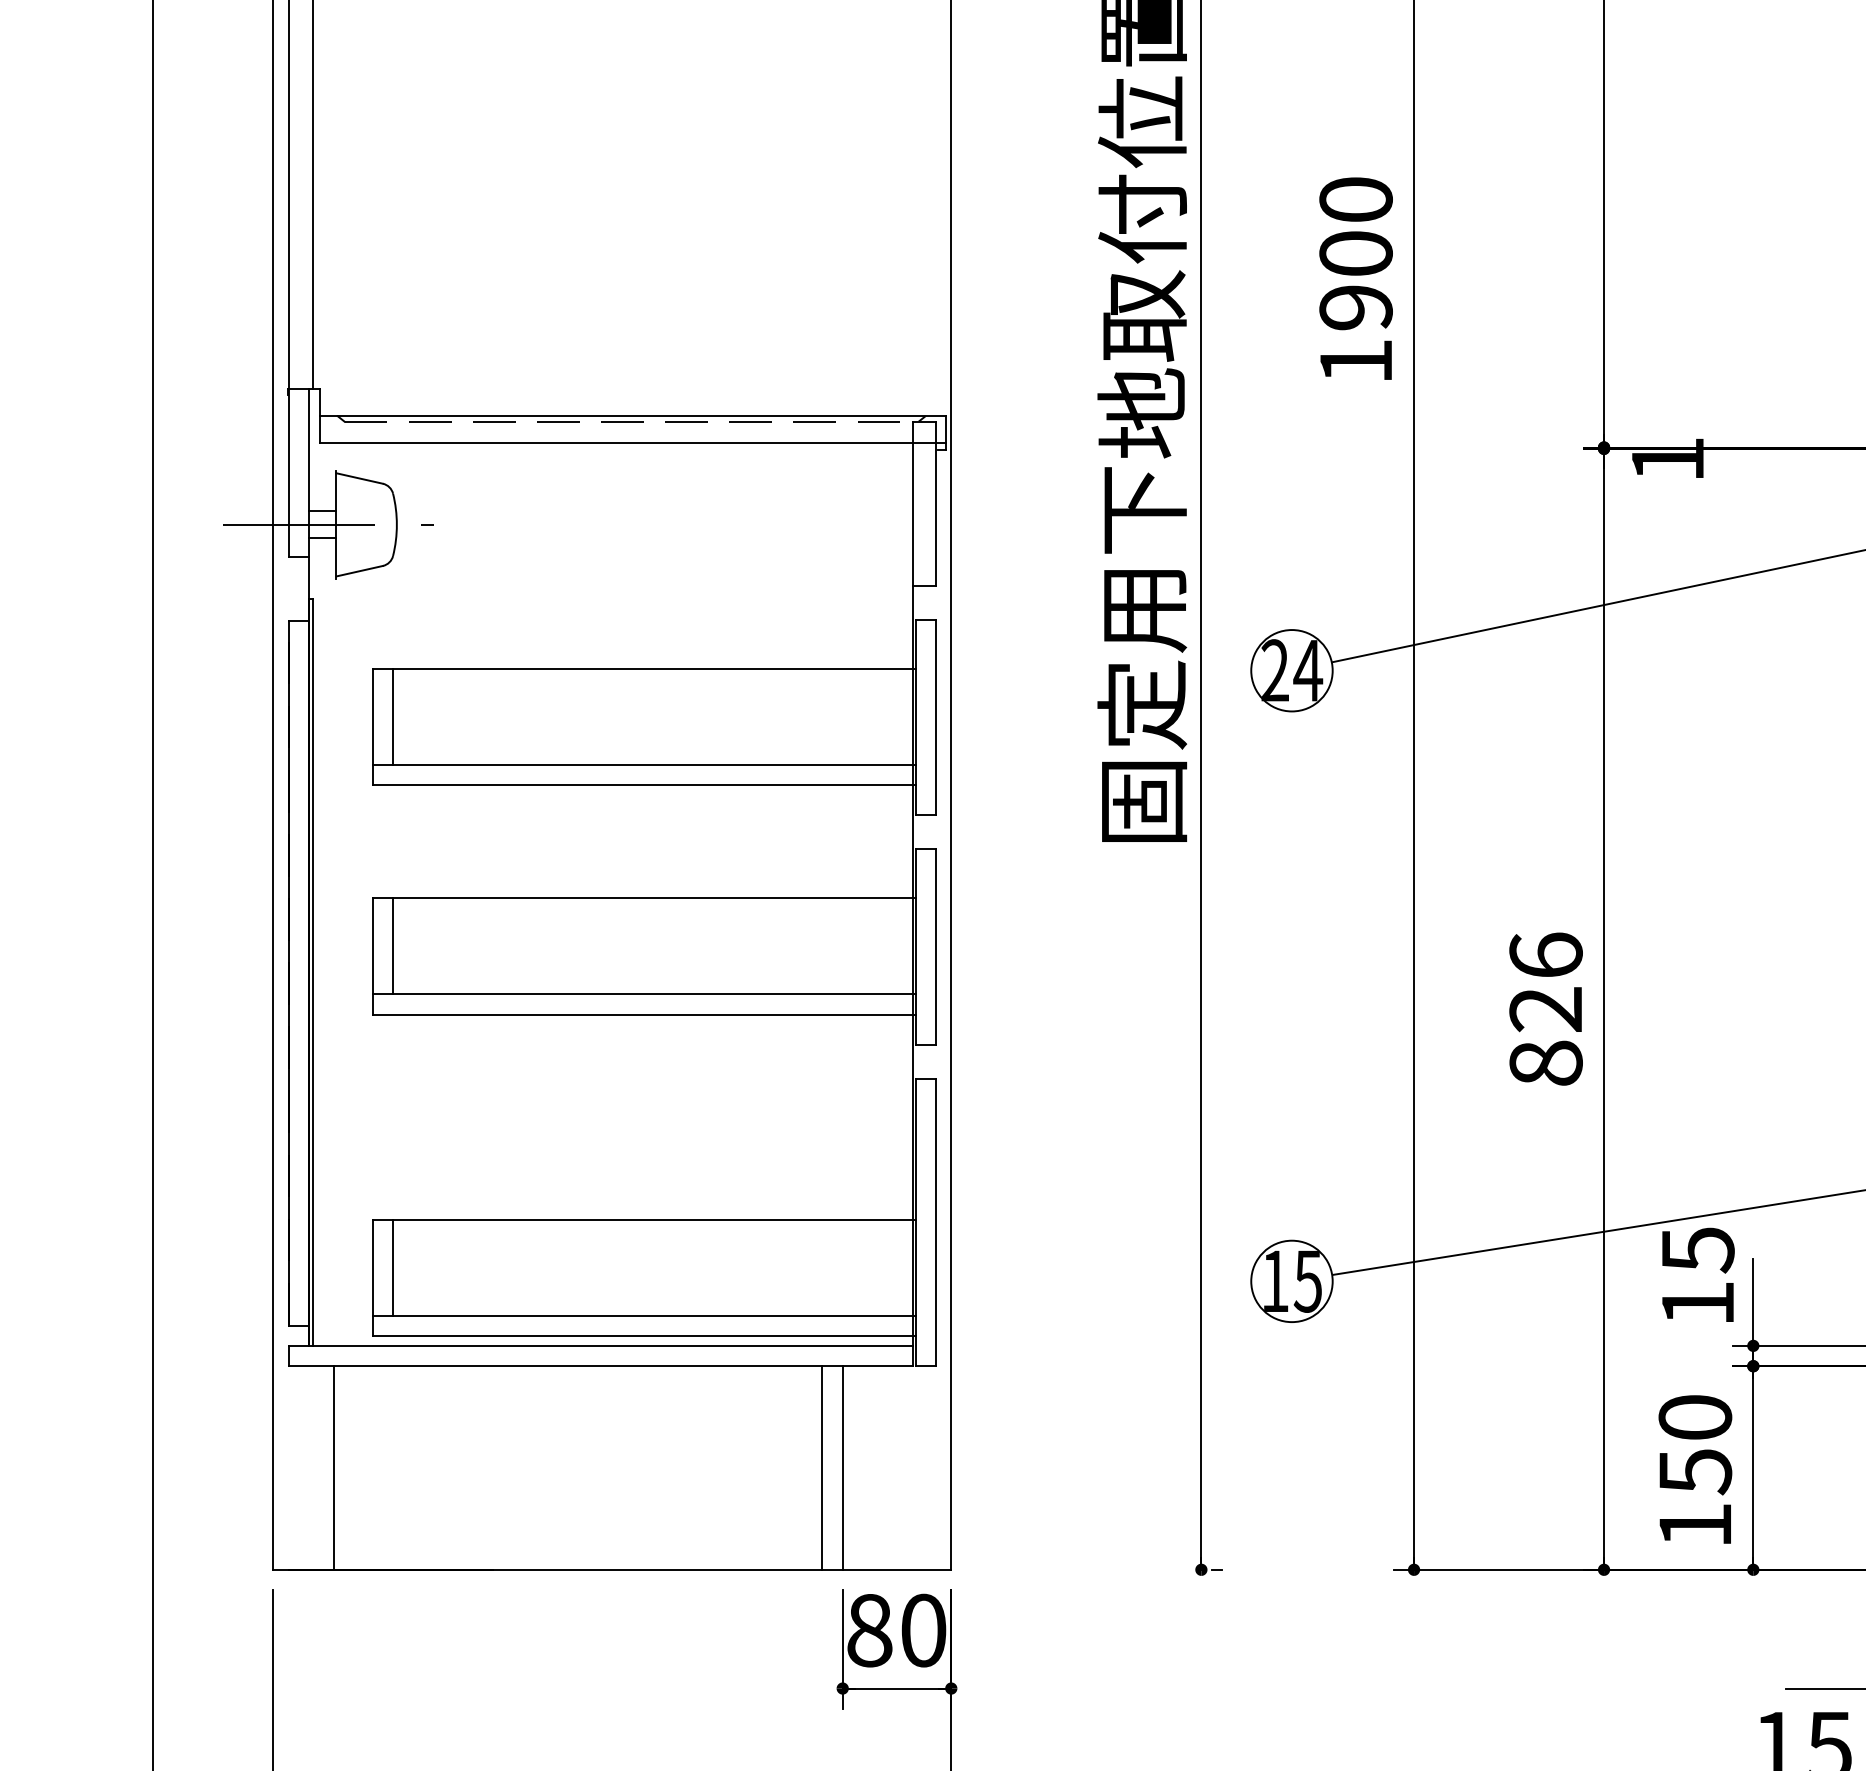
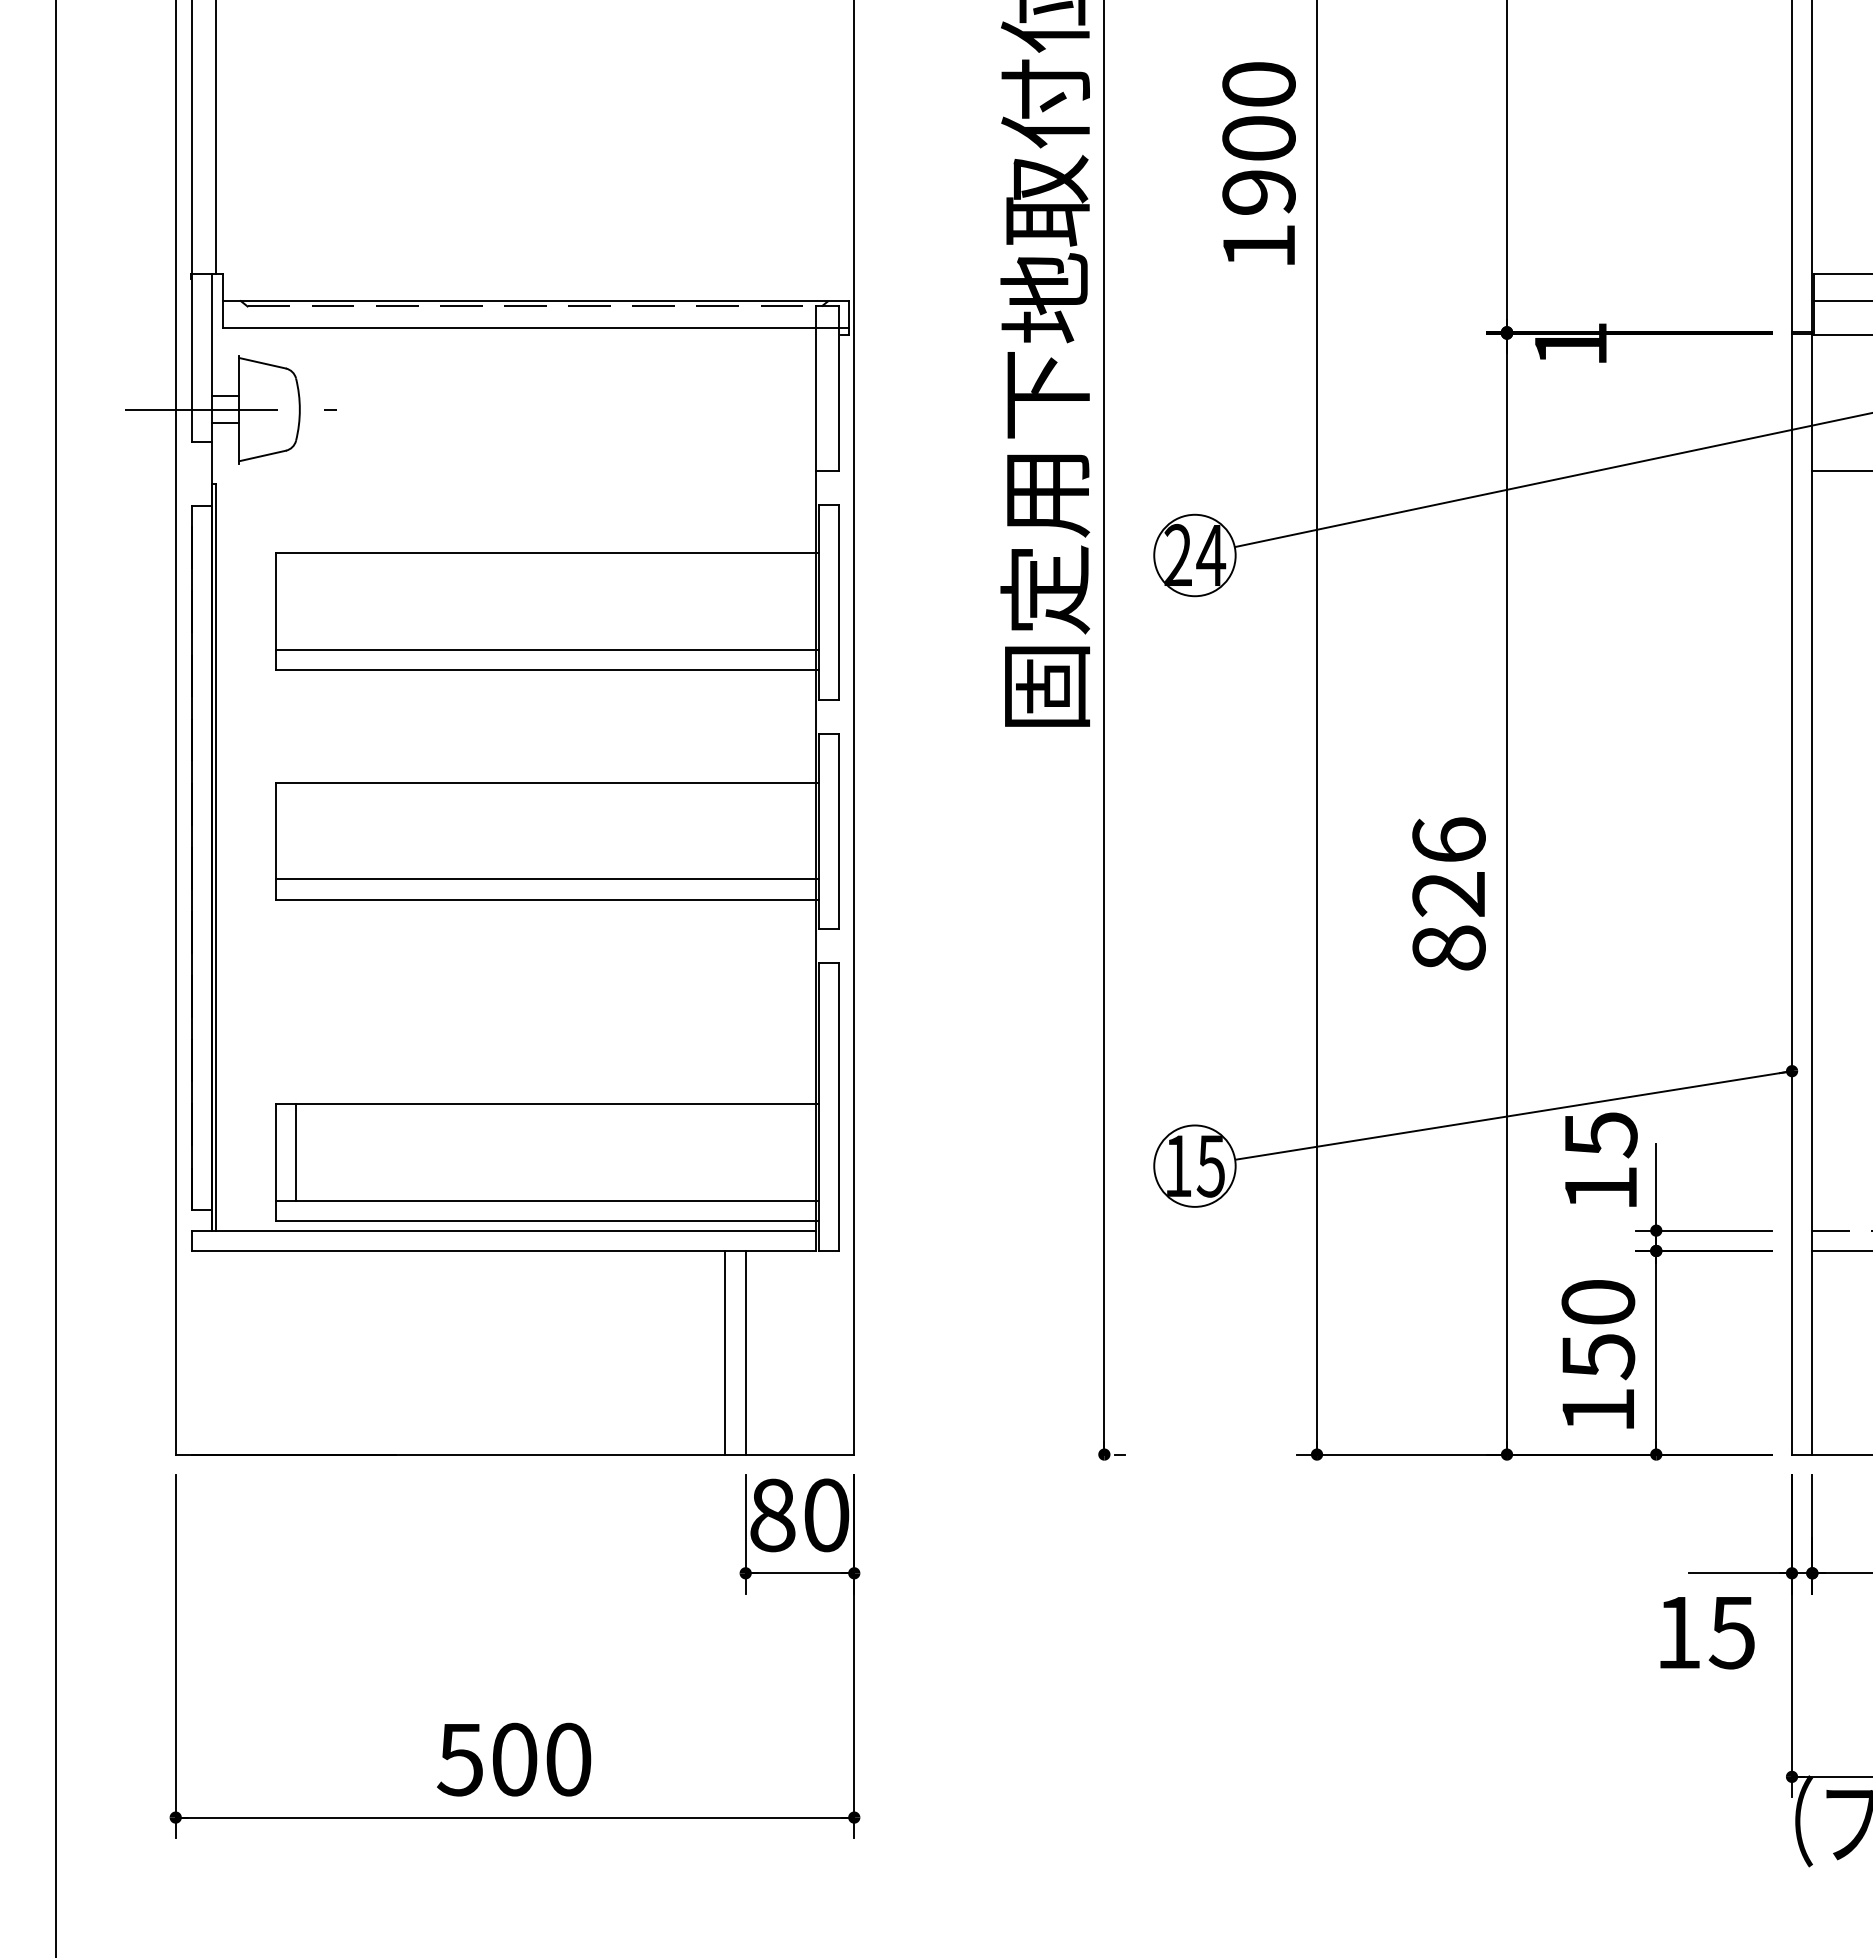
line: (393, 716) -> (296, 601), removed
line: (393, 945) -> (296, 830), removed
line: (333, 1467) -> (236, 1352), removed

